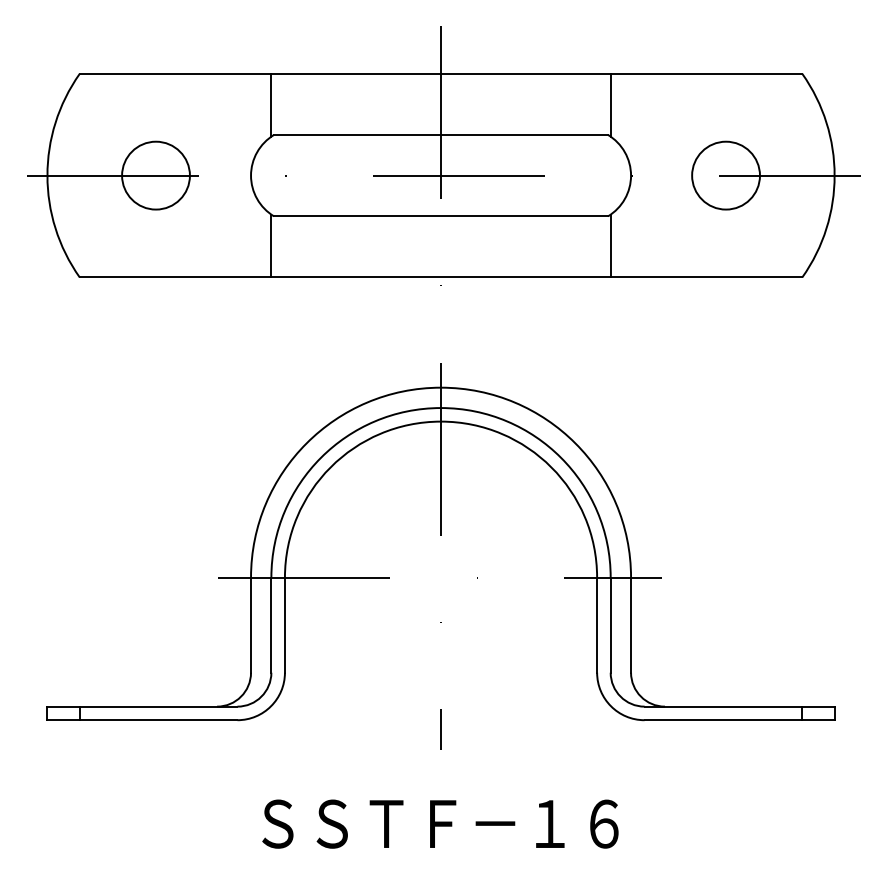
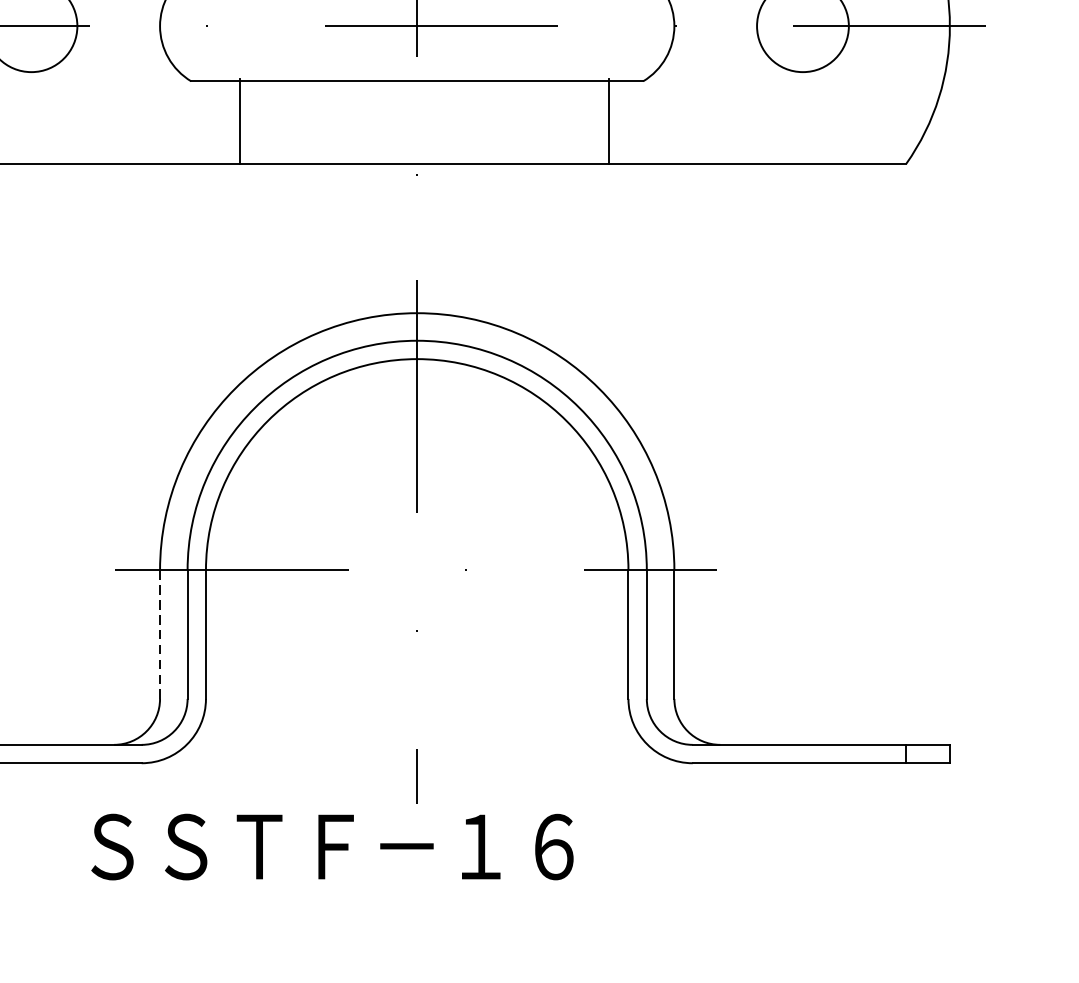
line: (271, 245) -> (240, 120), moved
line: (610, 245) -> (608, 120), moved
line: (251, 625) -> (160, 635), solid -> dashed
text: (440, 823) -> (332, 846), moved

